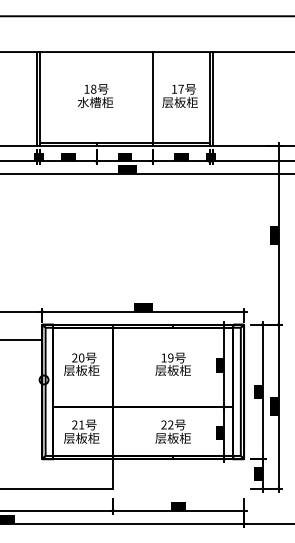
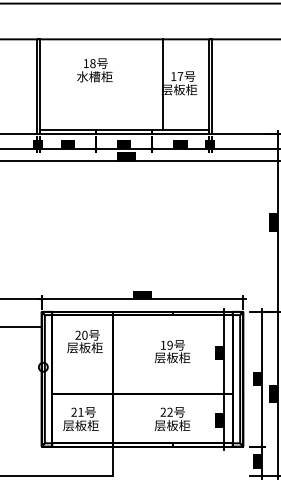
text: (95, 95) -> (94, 69), moved
line: (153, 97) -> (163, 84), moved
text: (81, 363) -> (84, 340), moved

